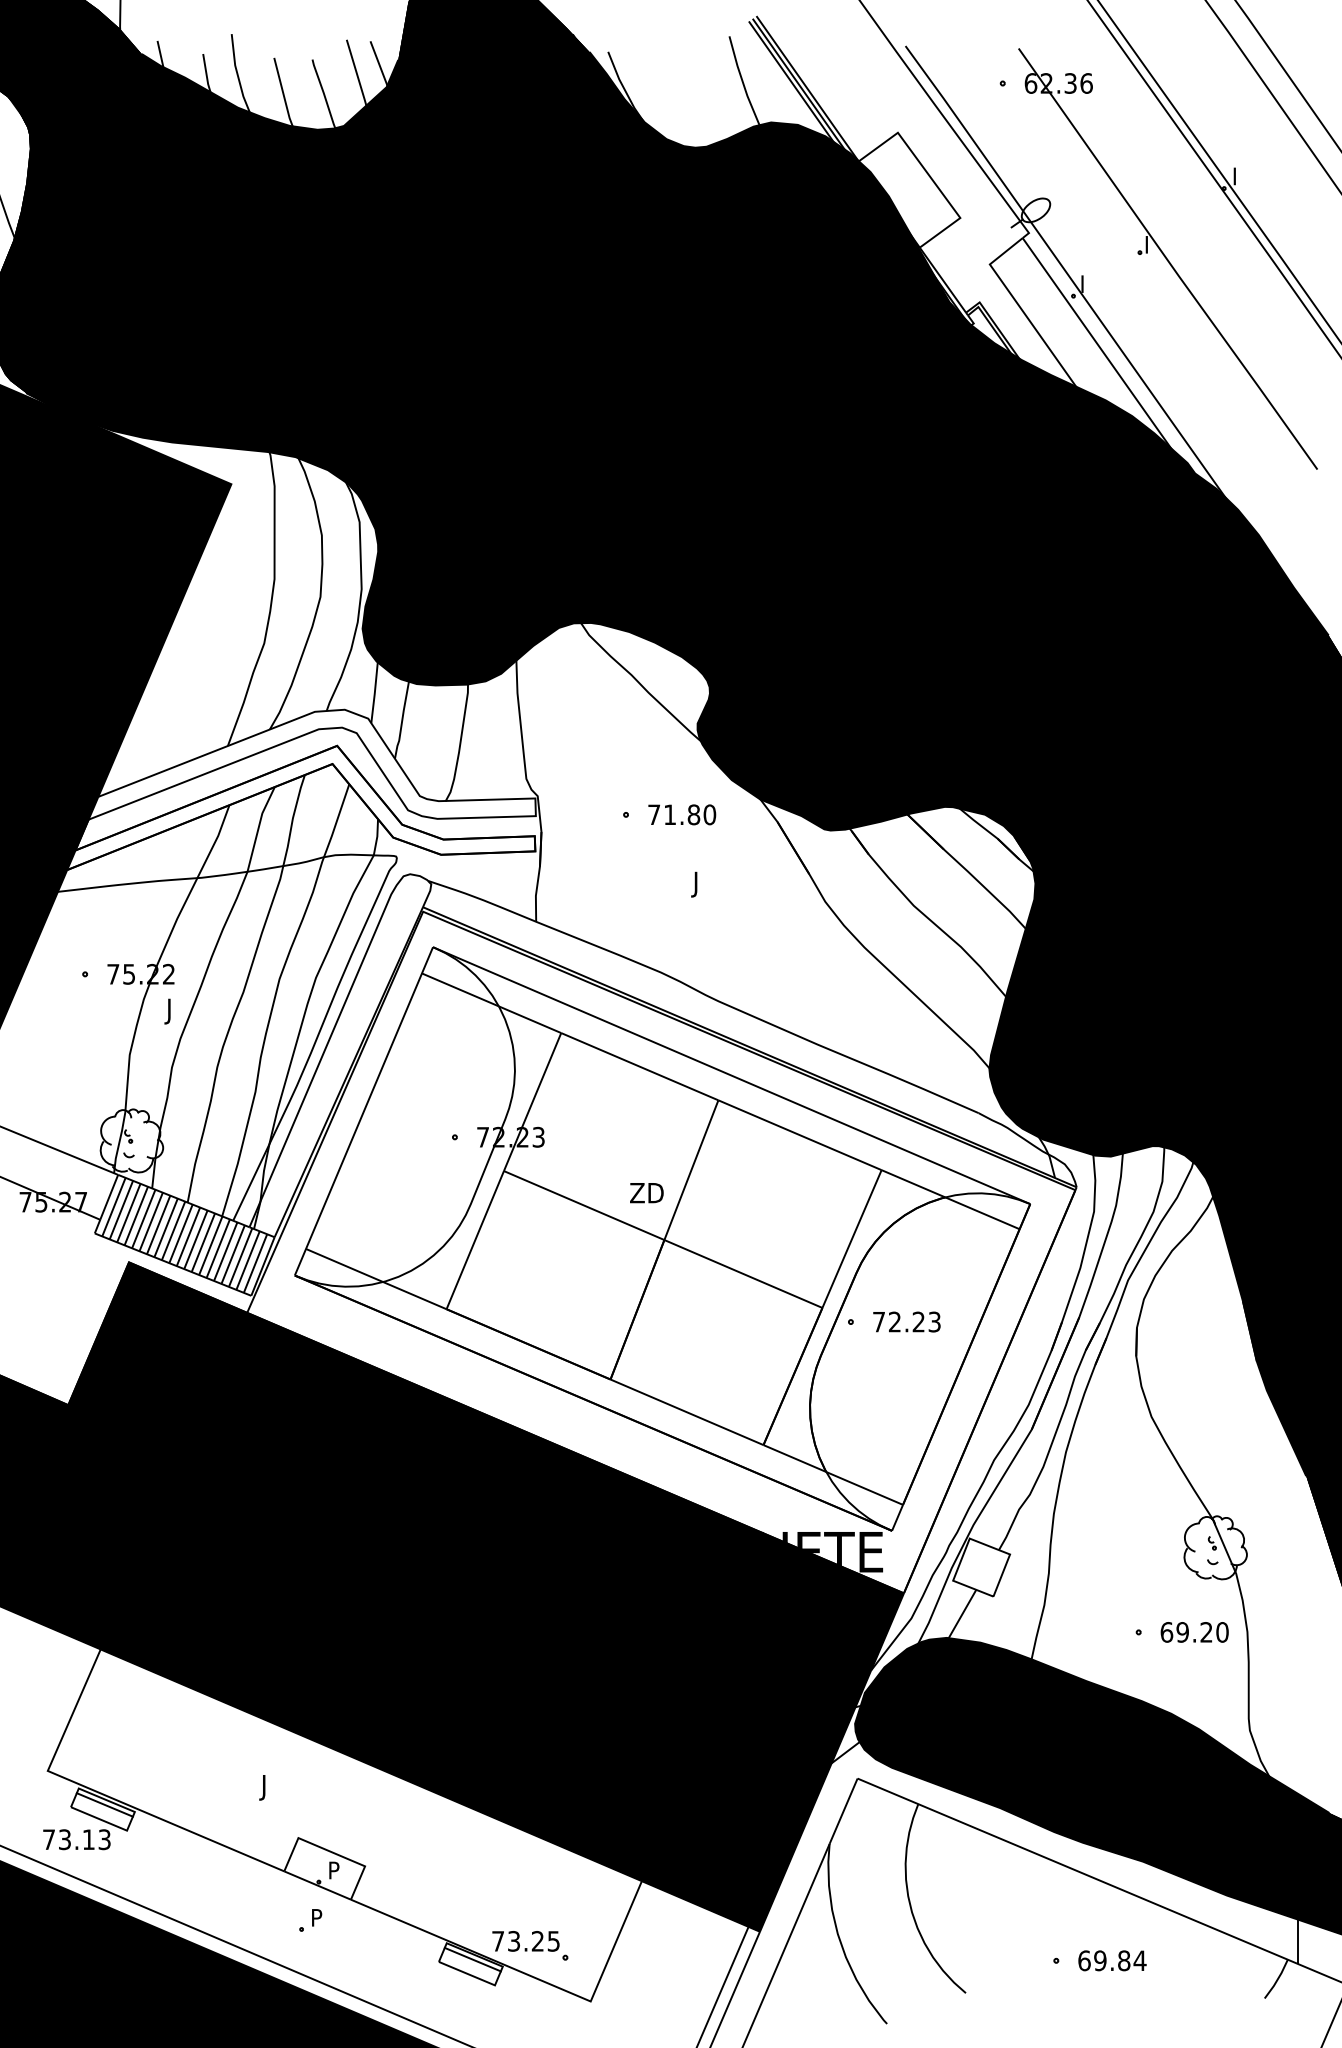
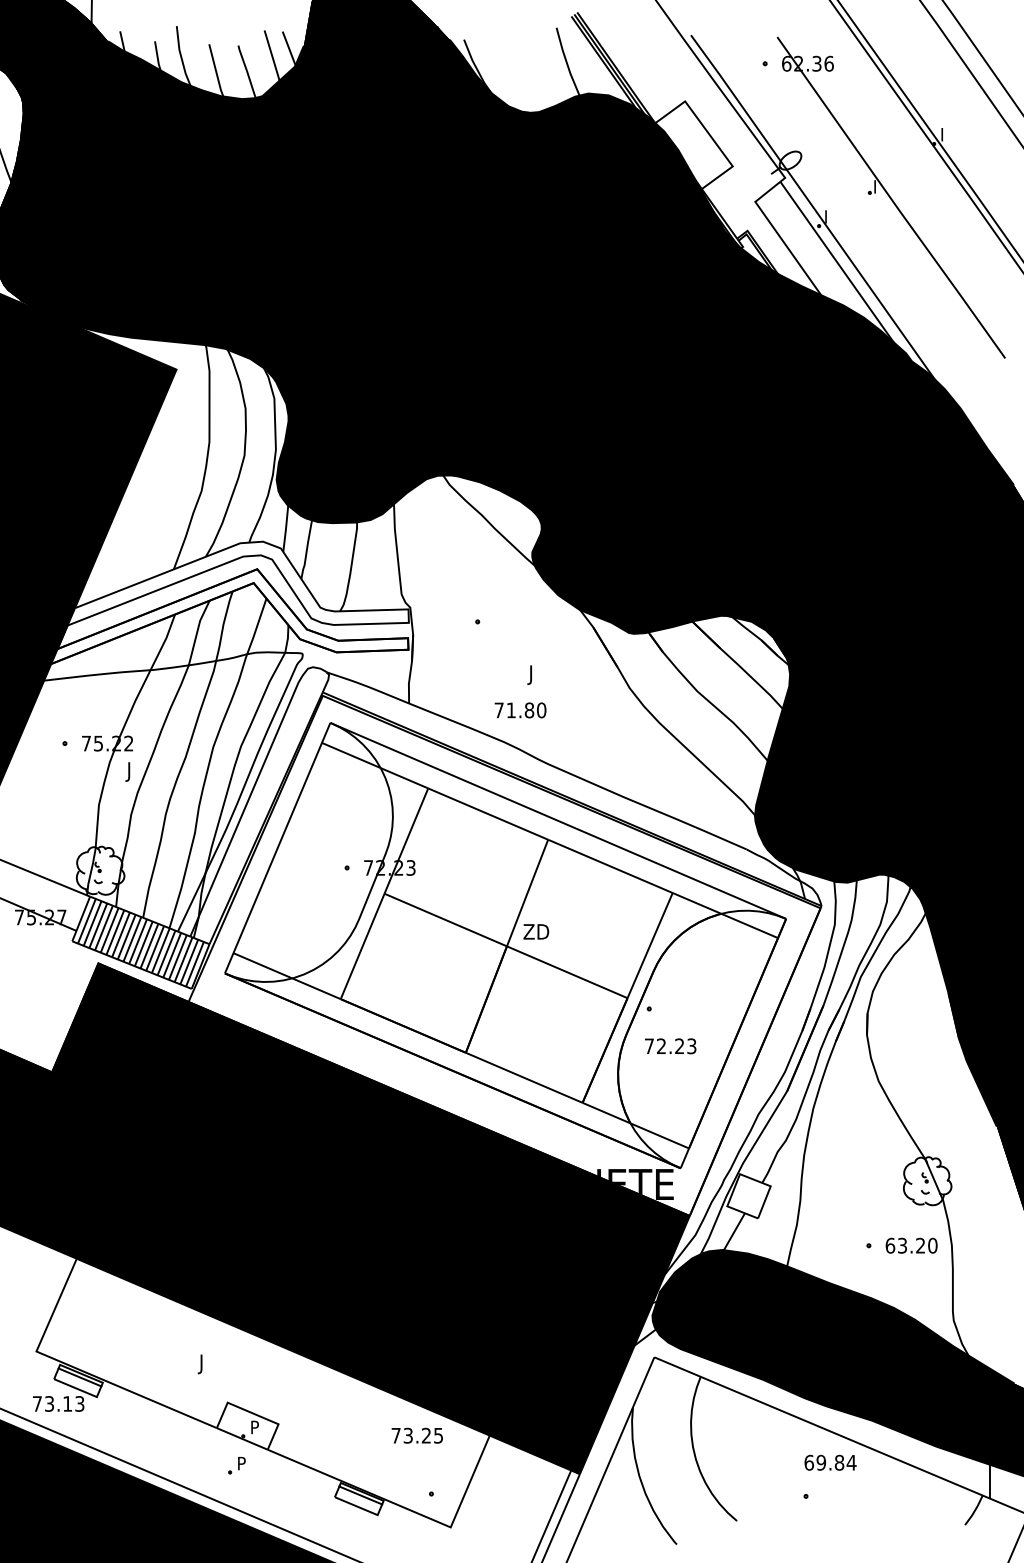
text: (682, 814) -> (520, 710), moved
text: (646, 1193) -> (536, 932), moved
text: (906, 1321) -> (670, 1045), moved
text: (1182, 1632) -> (902, 1245), 69.20 -> 63.20
text: (525, 1941) -> (416, 1435), moved
text: (1112, 1960) -> (830, 1462), moved

